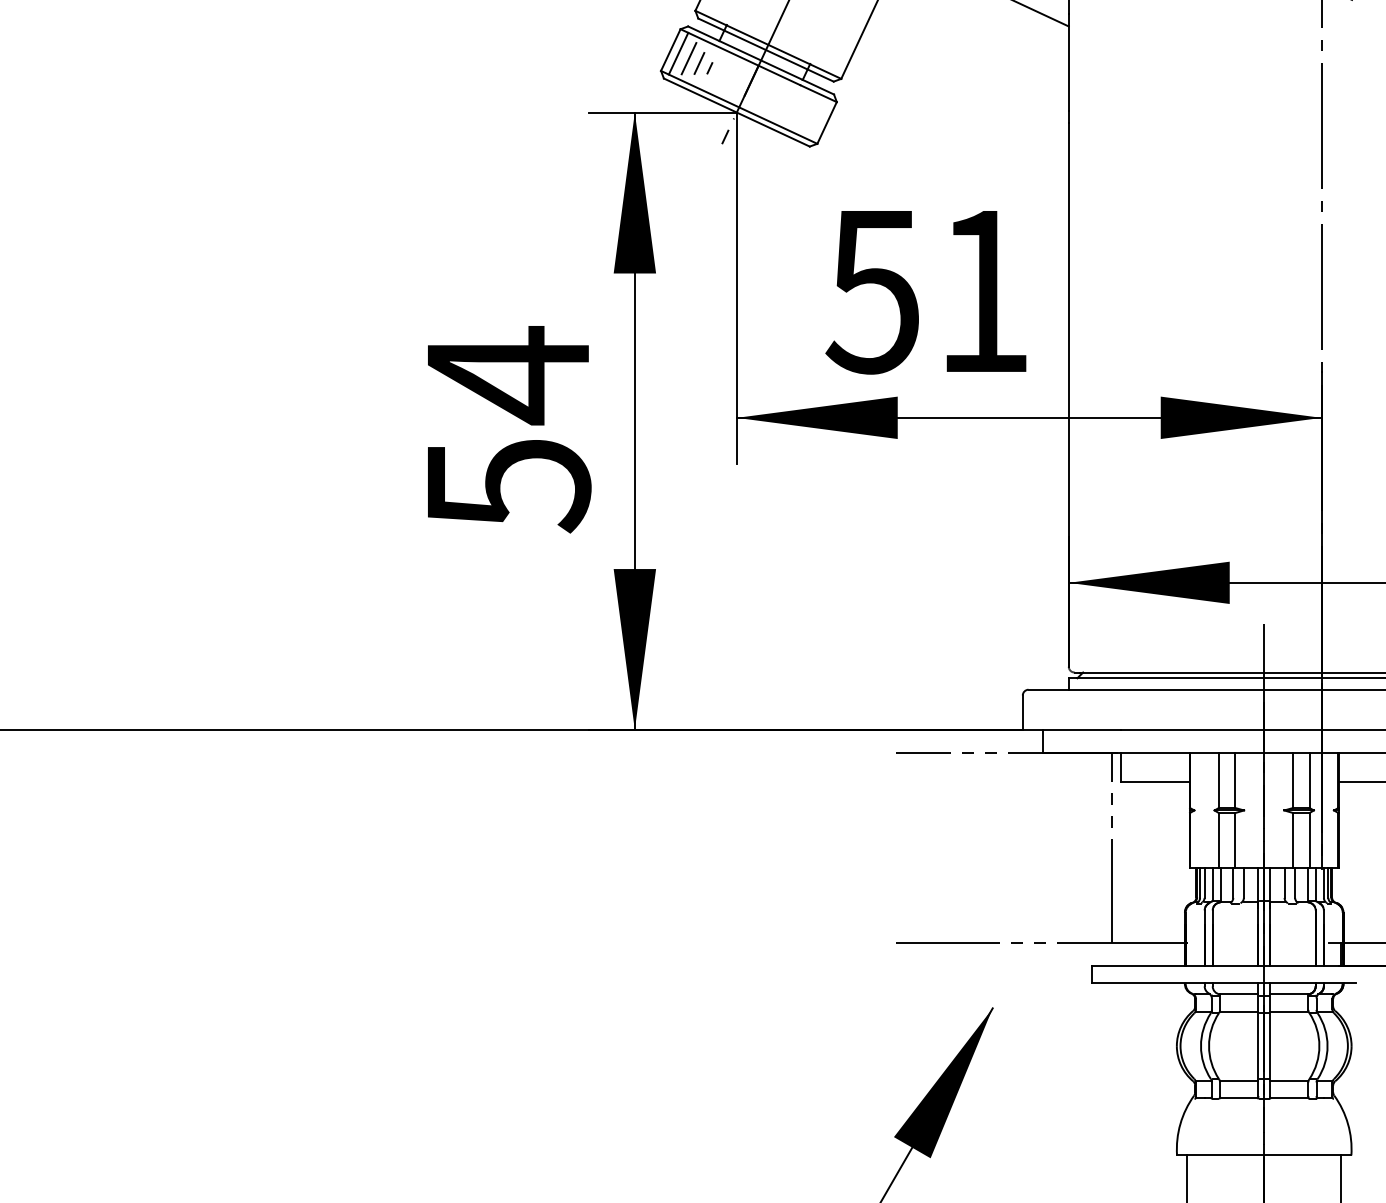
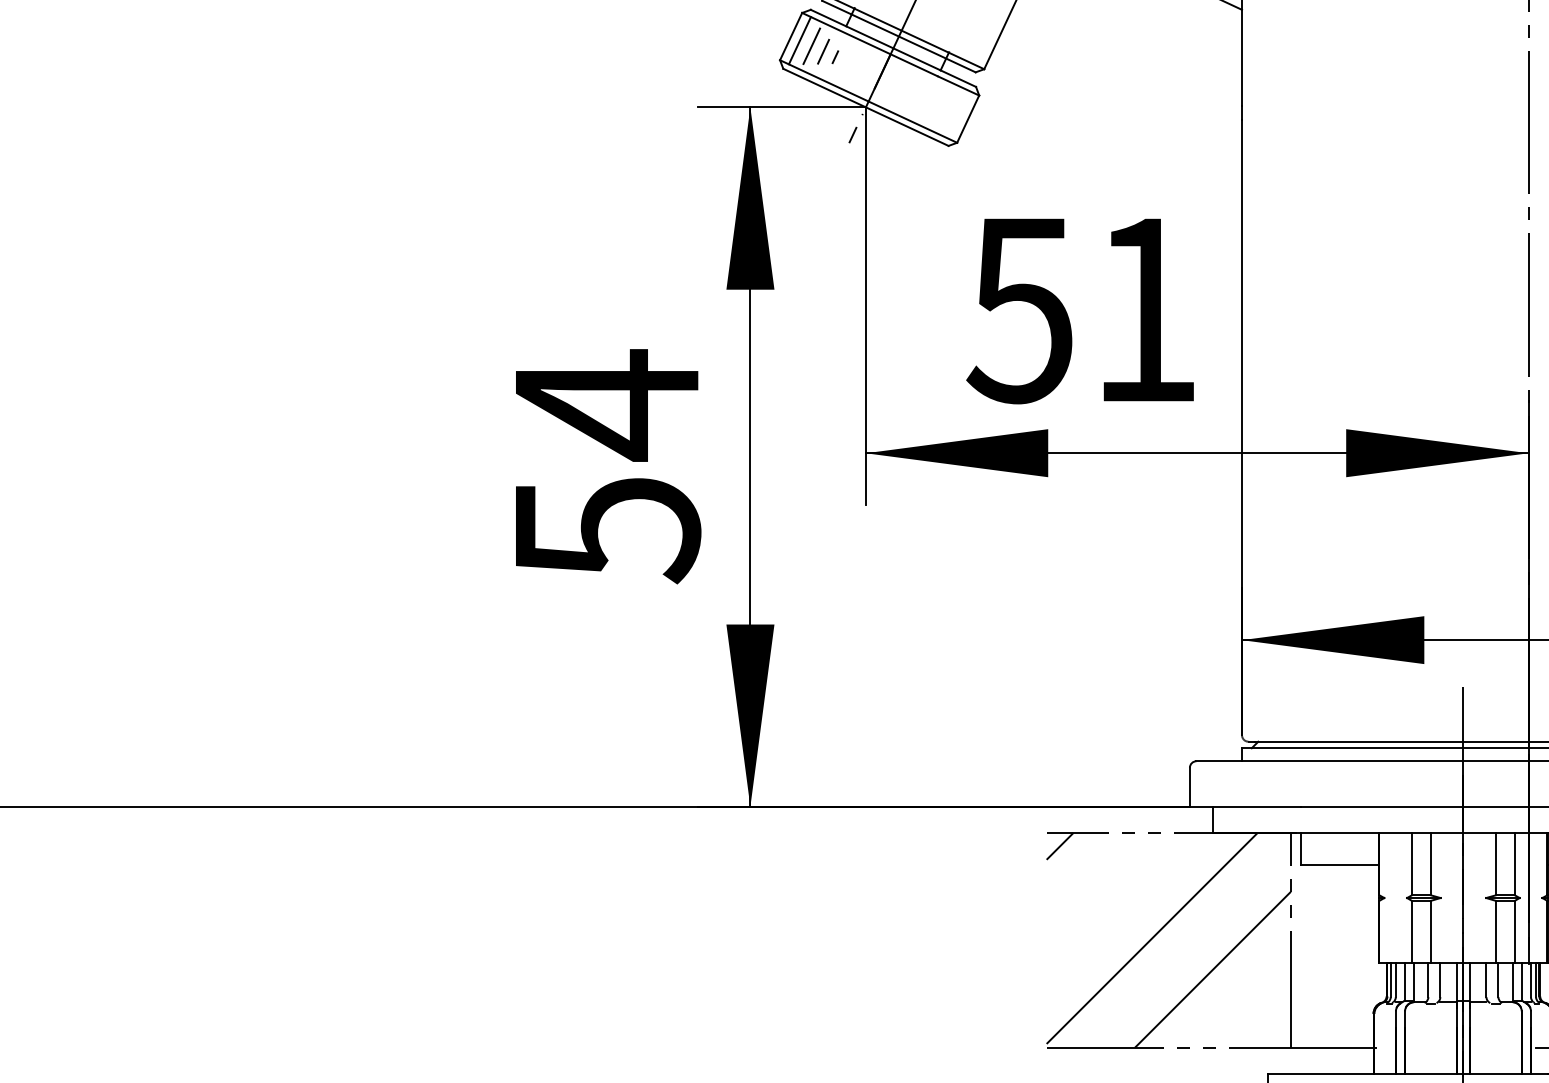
hatch: (1003, 847) -> (1168, 939), added

